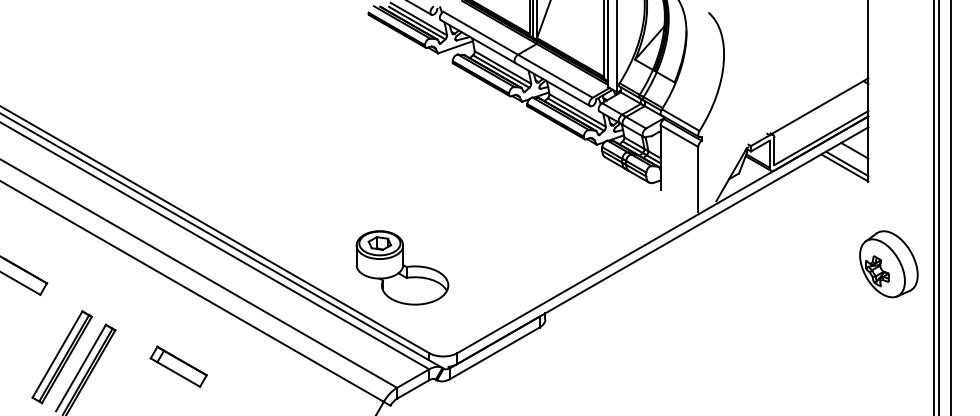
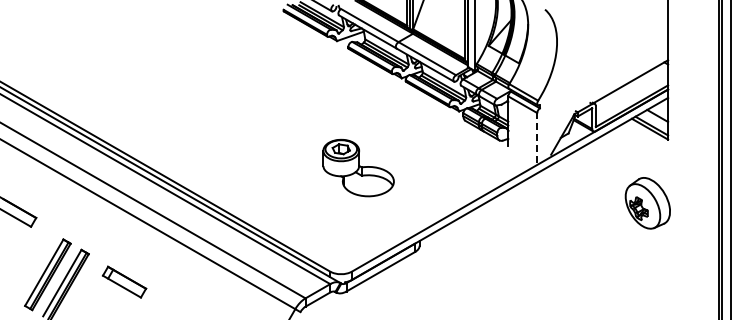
line: (698, 178) -> (537, 137), solid -> dashed
part: (888, 264) -> (647, 203), moved
part: (402, 267) -> (358, 167), moved
part: (178, 365) -> (124, 281), moved

